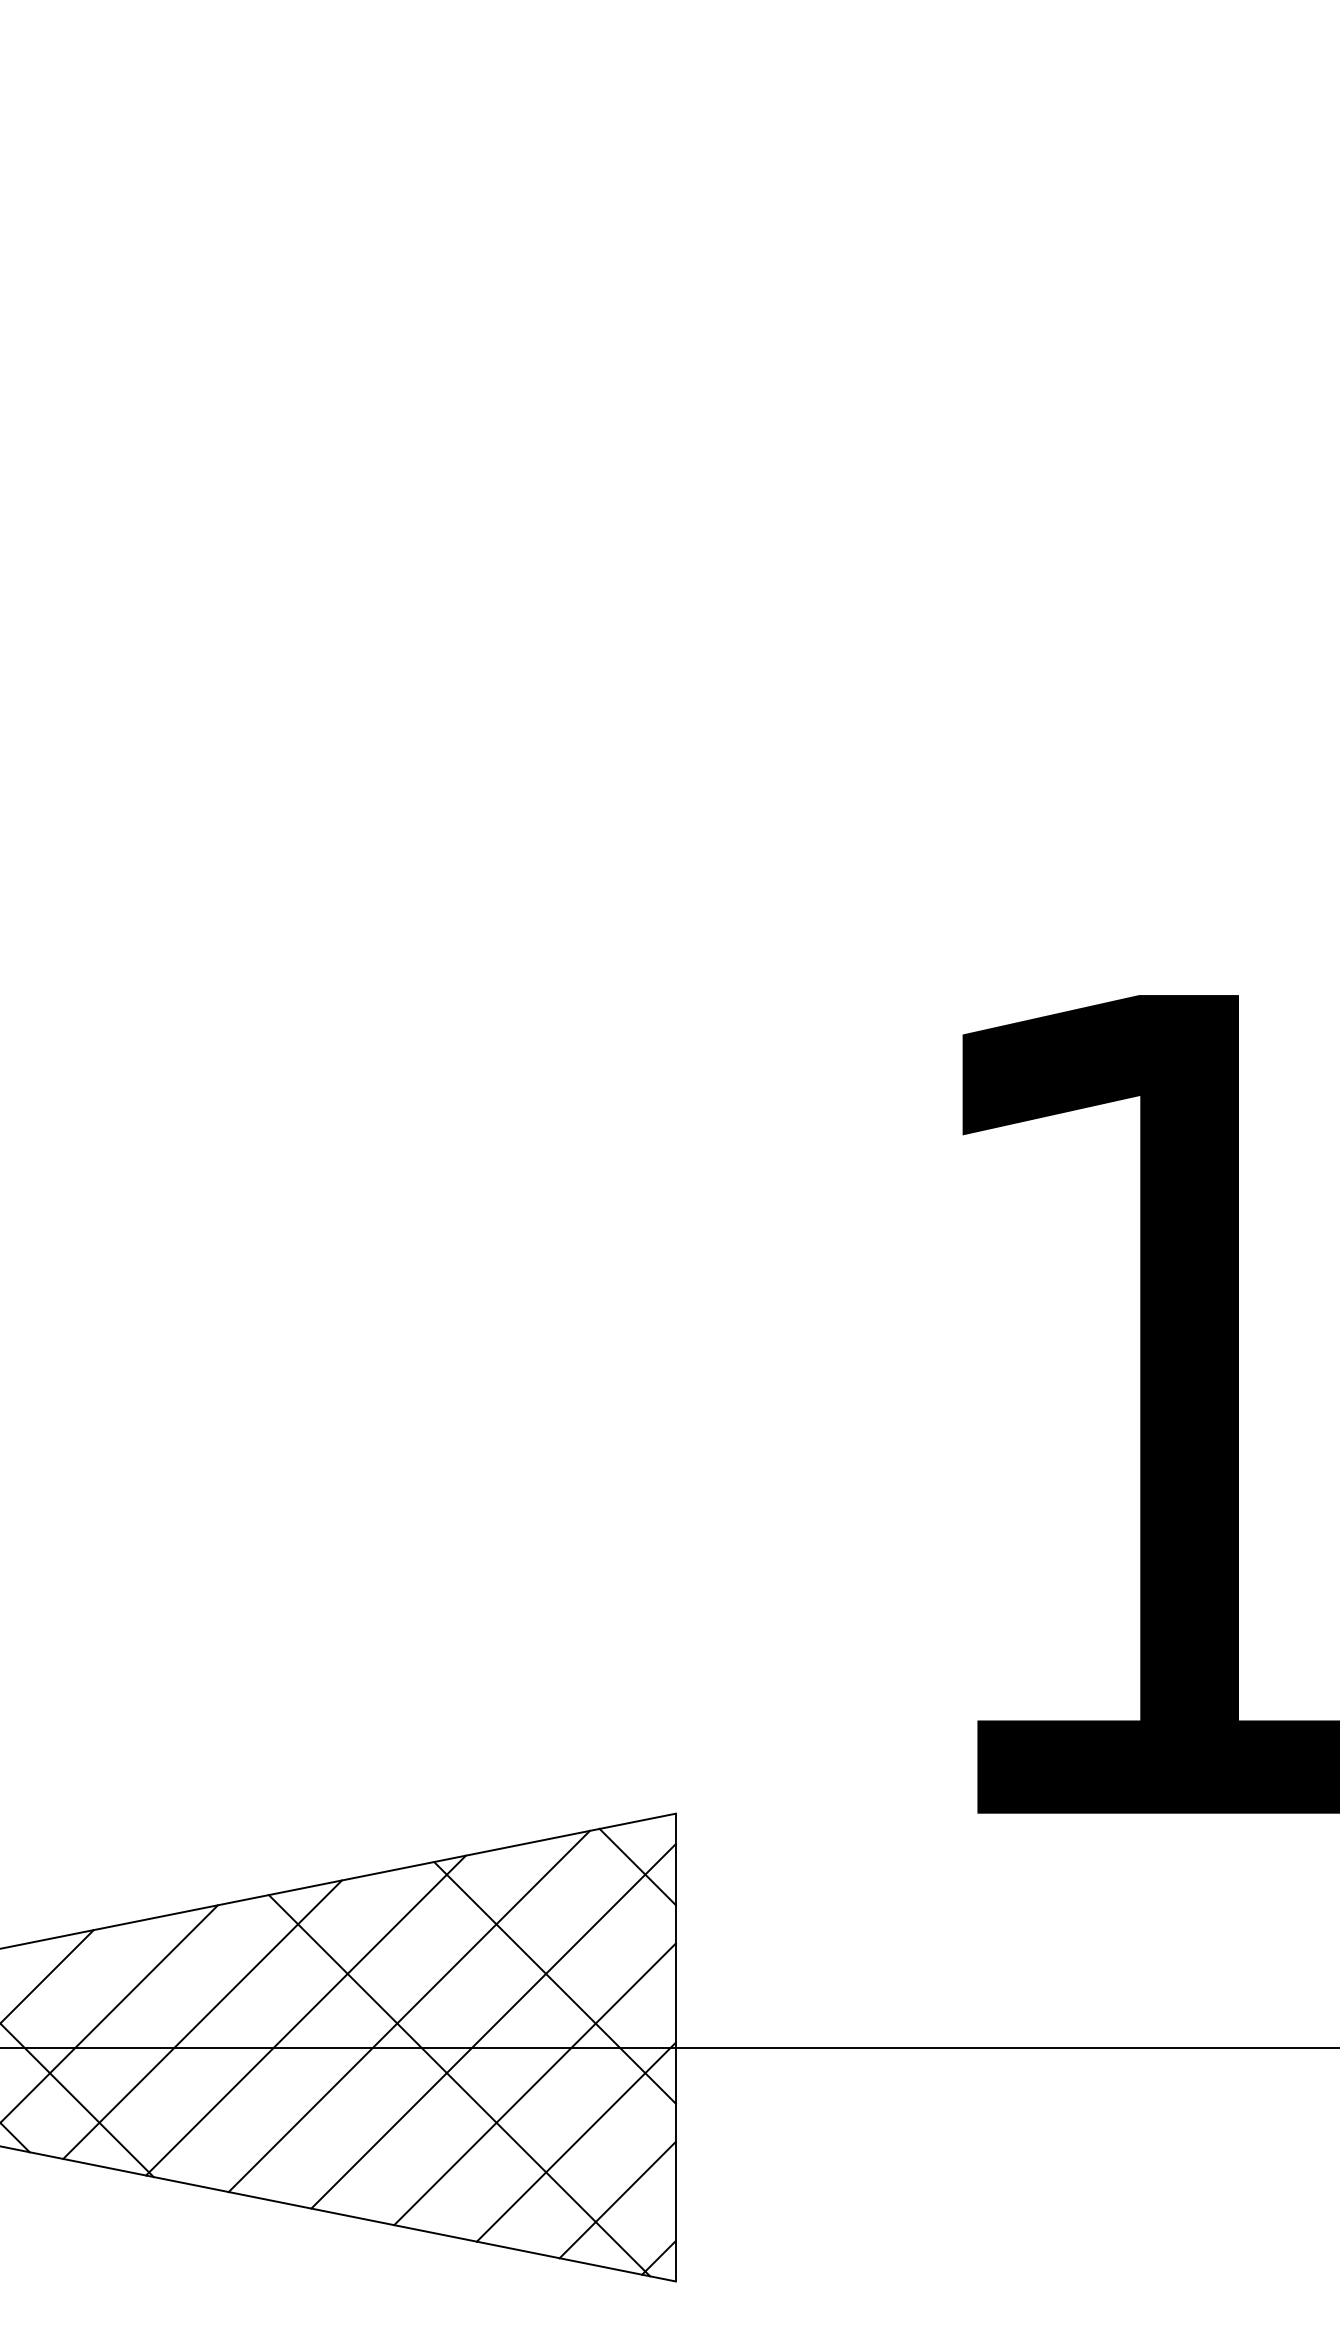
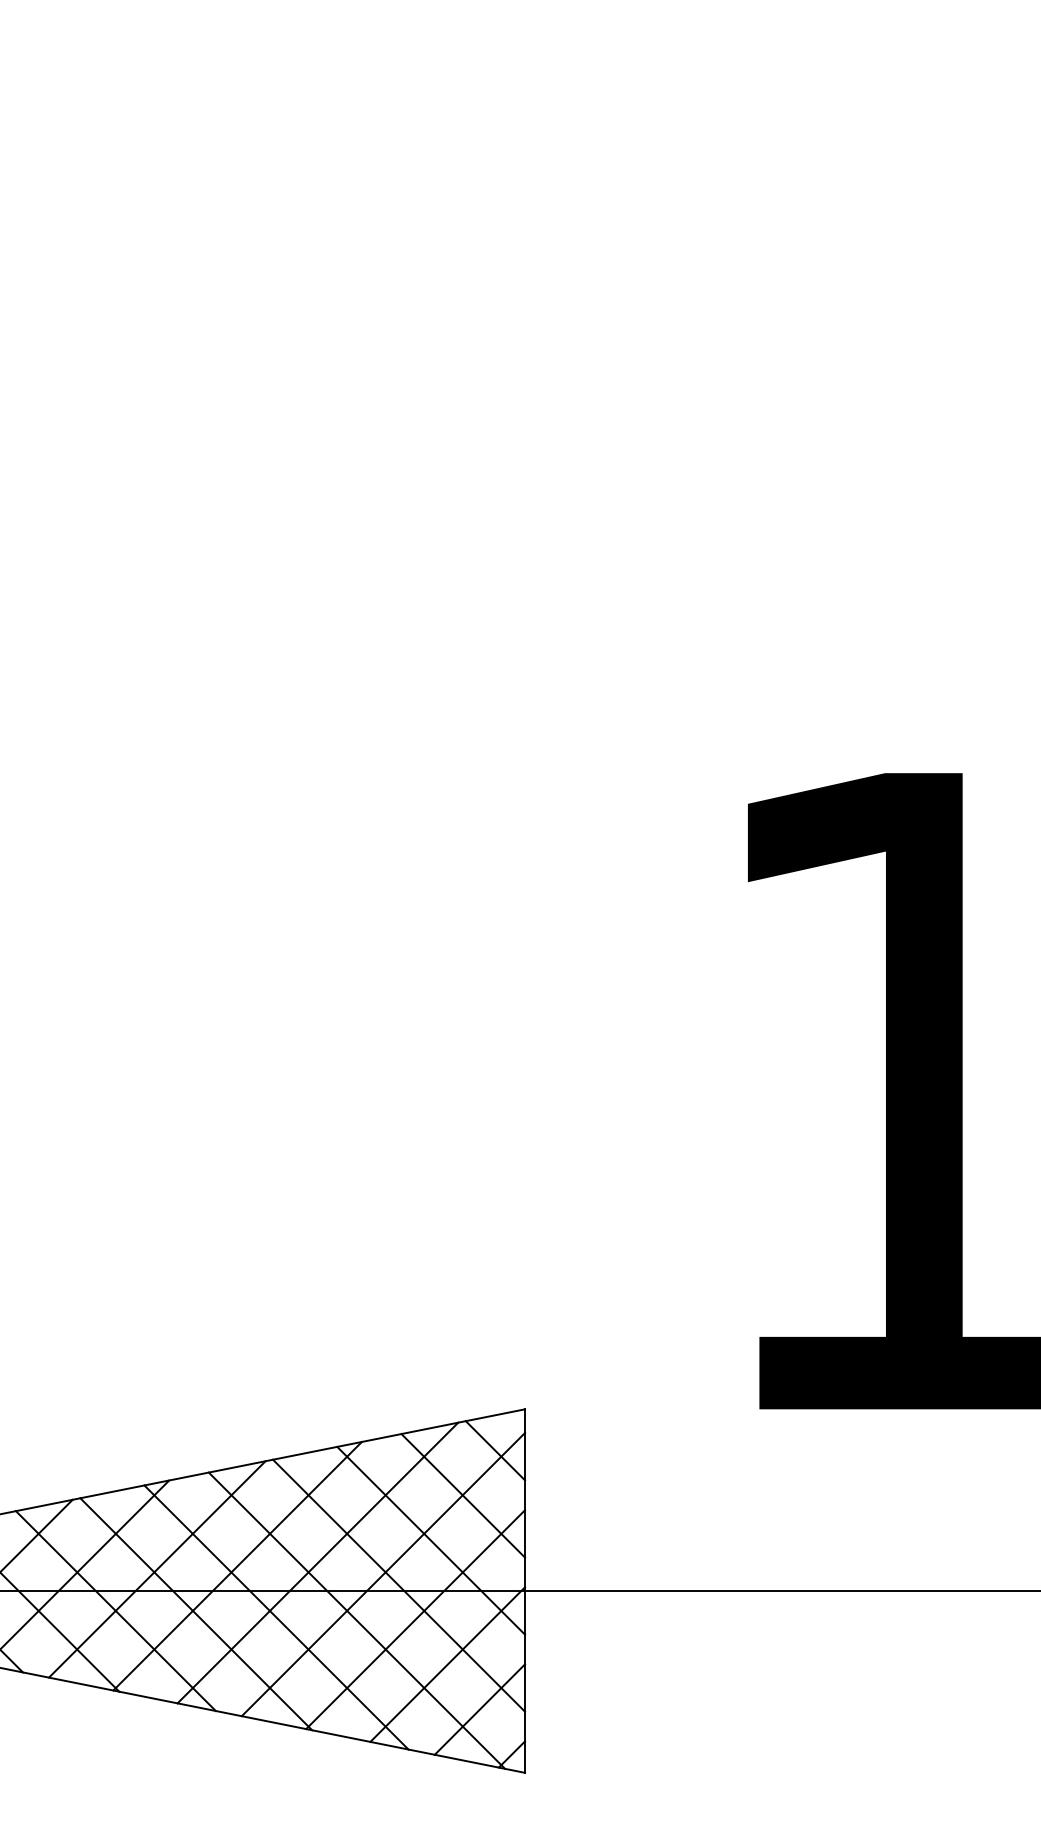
line: (595, 1924) -> (462, 1495), added
line: (513, 2040) -> (398, 1585), added
line: (149, 2072) -> (116, 1610), added
line: (252, 2077) -> (196, 1614), added
line: (355, 2081) -> (276, 1617), added

